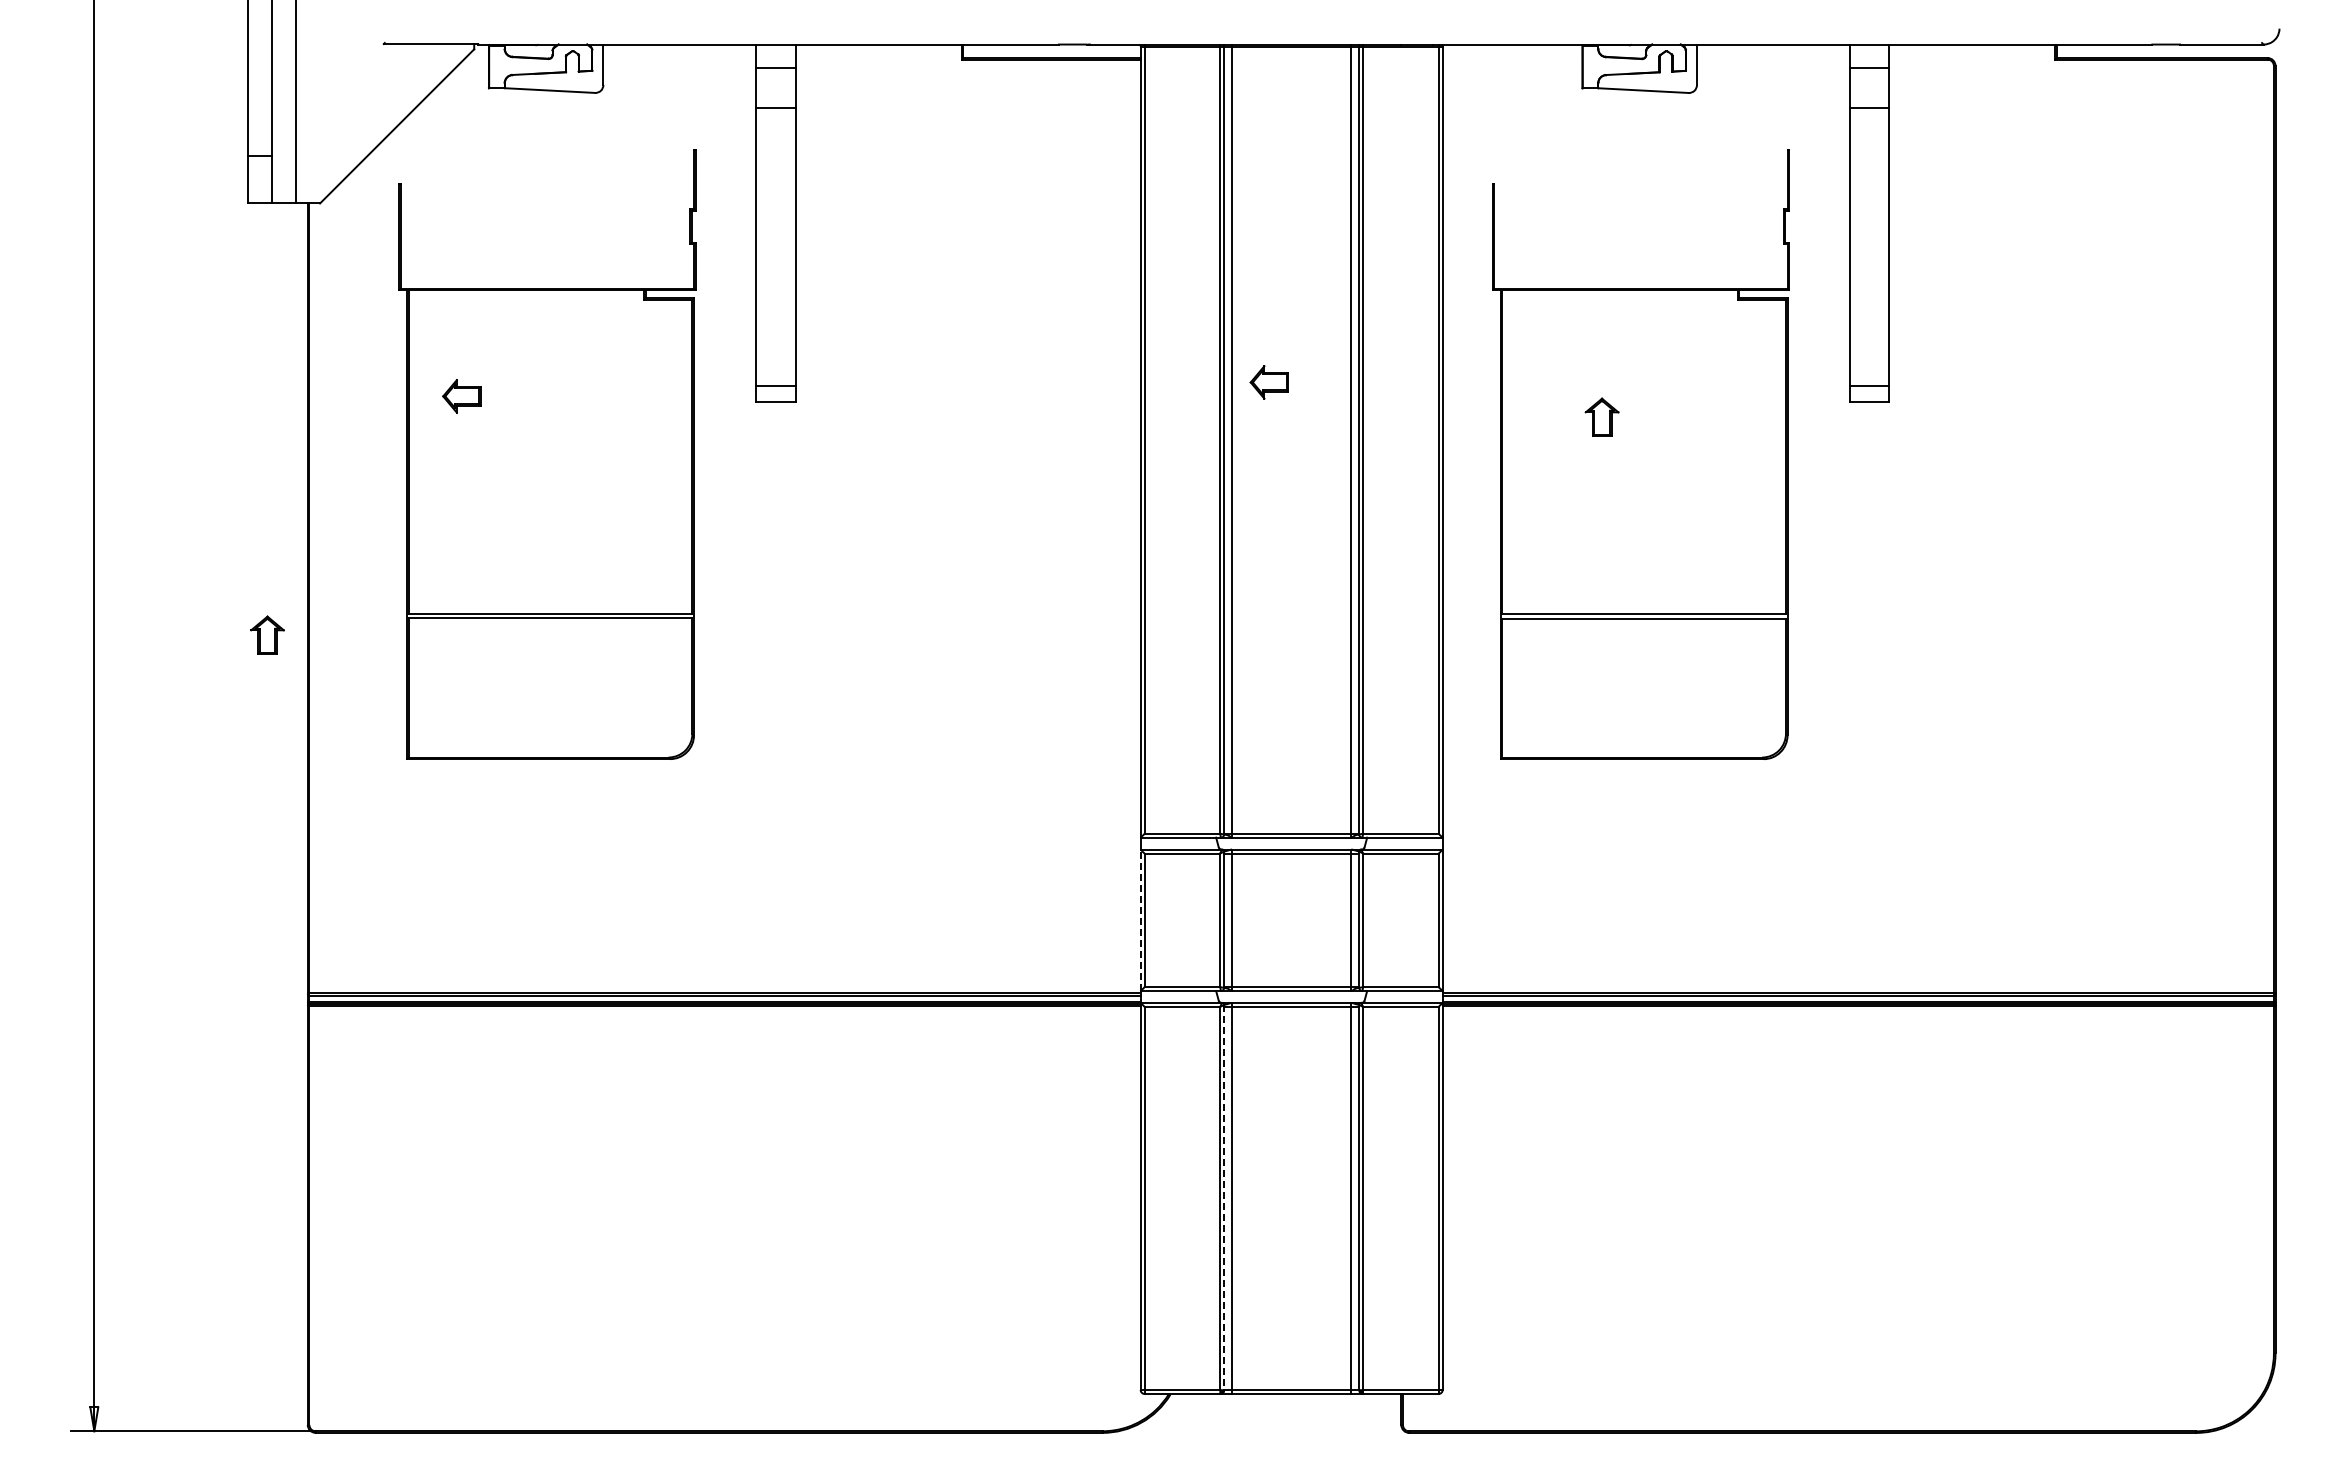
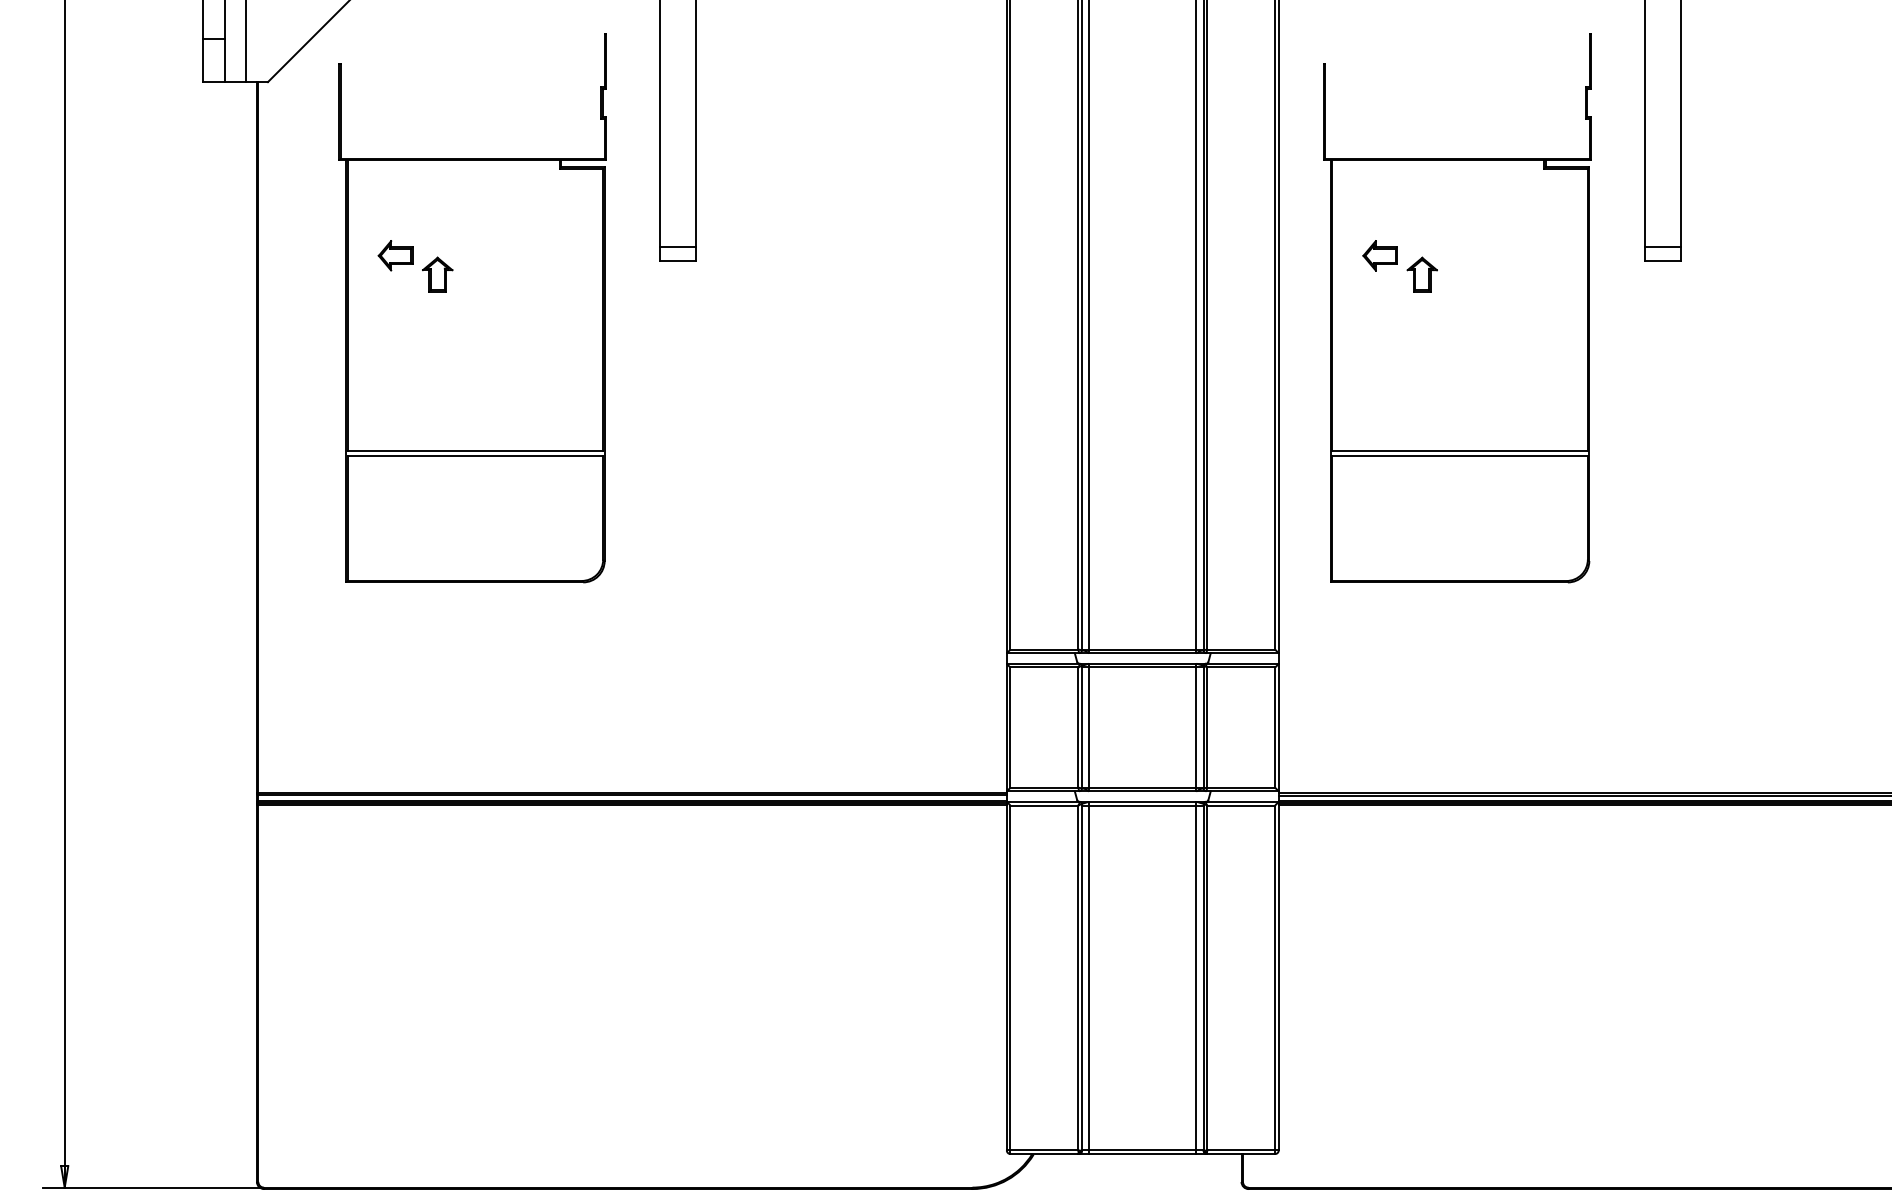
part: (1268, 382) -> (1379, 255), moved
part: (267, 634) -> (437, 273), moved
line: (1140, 920) -> (1006, 727), dashed -> solid
line: (1224, 1197) -> (1082, 977), dashed -> solid

